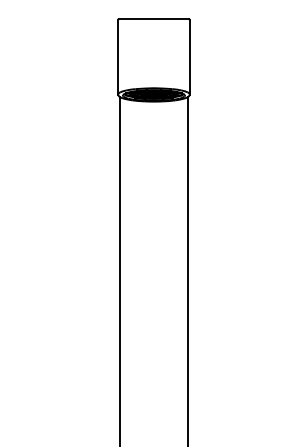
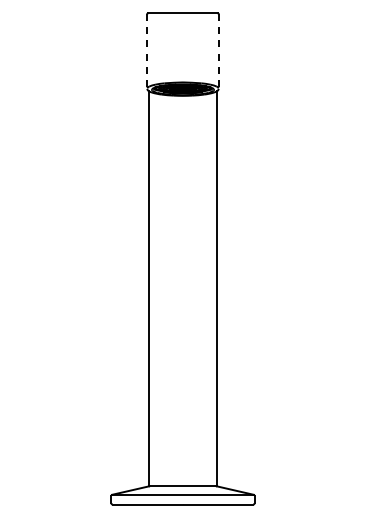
line: (118, 58) -> (147, 52), solid -> dashed
line: (189, 58) -> (218, 52), solid -> dashed

